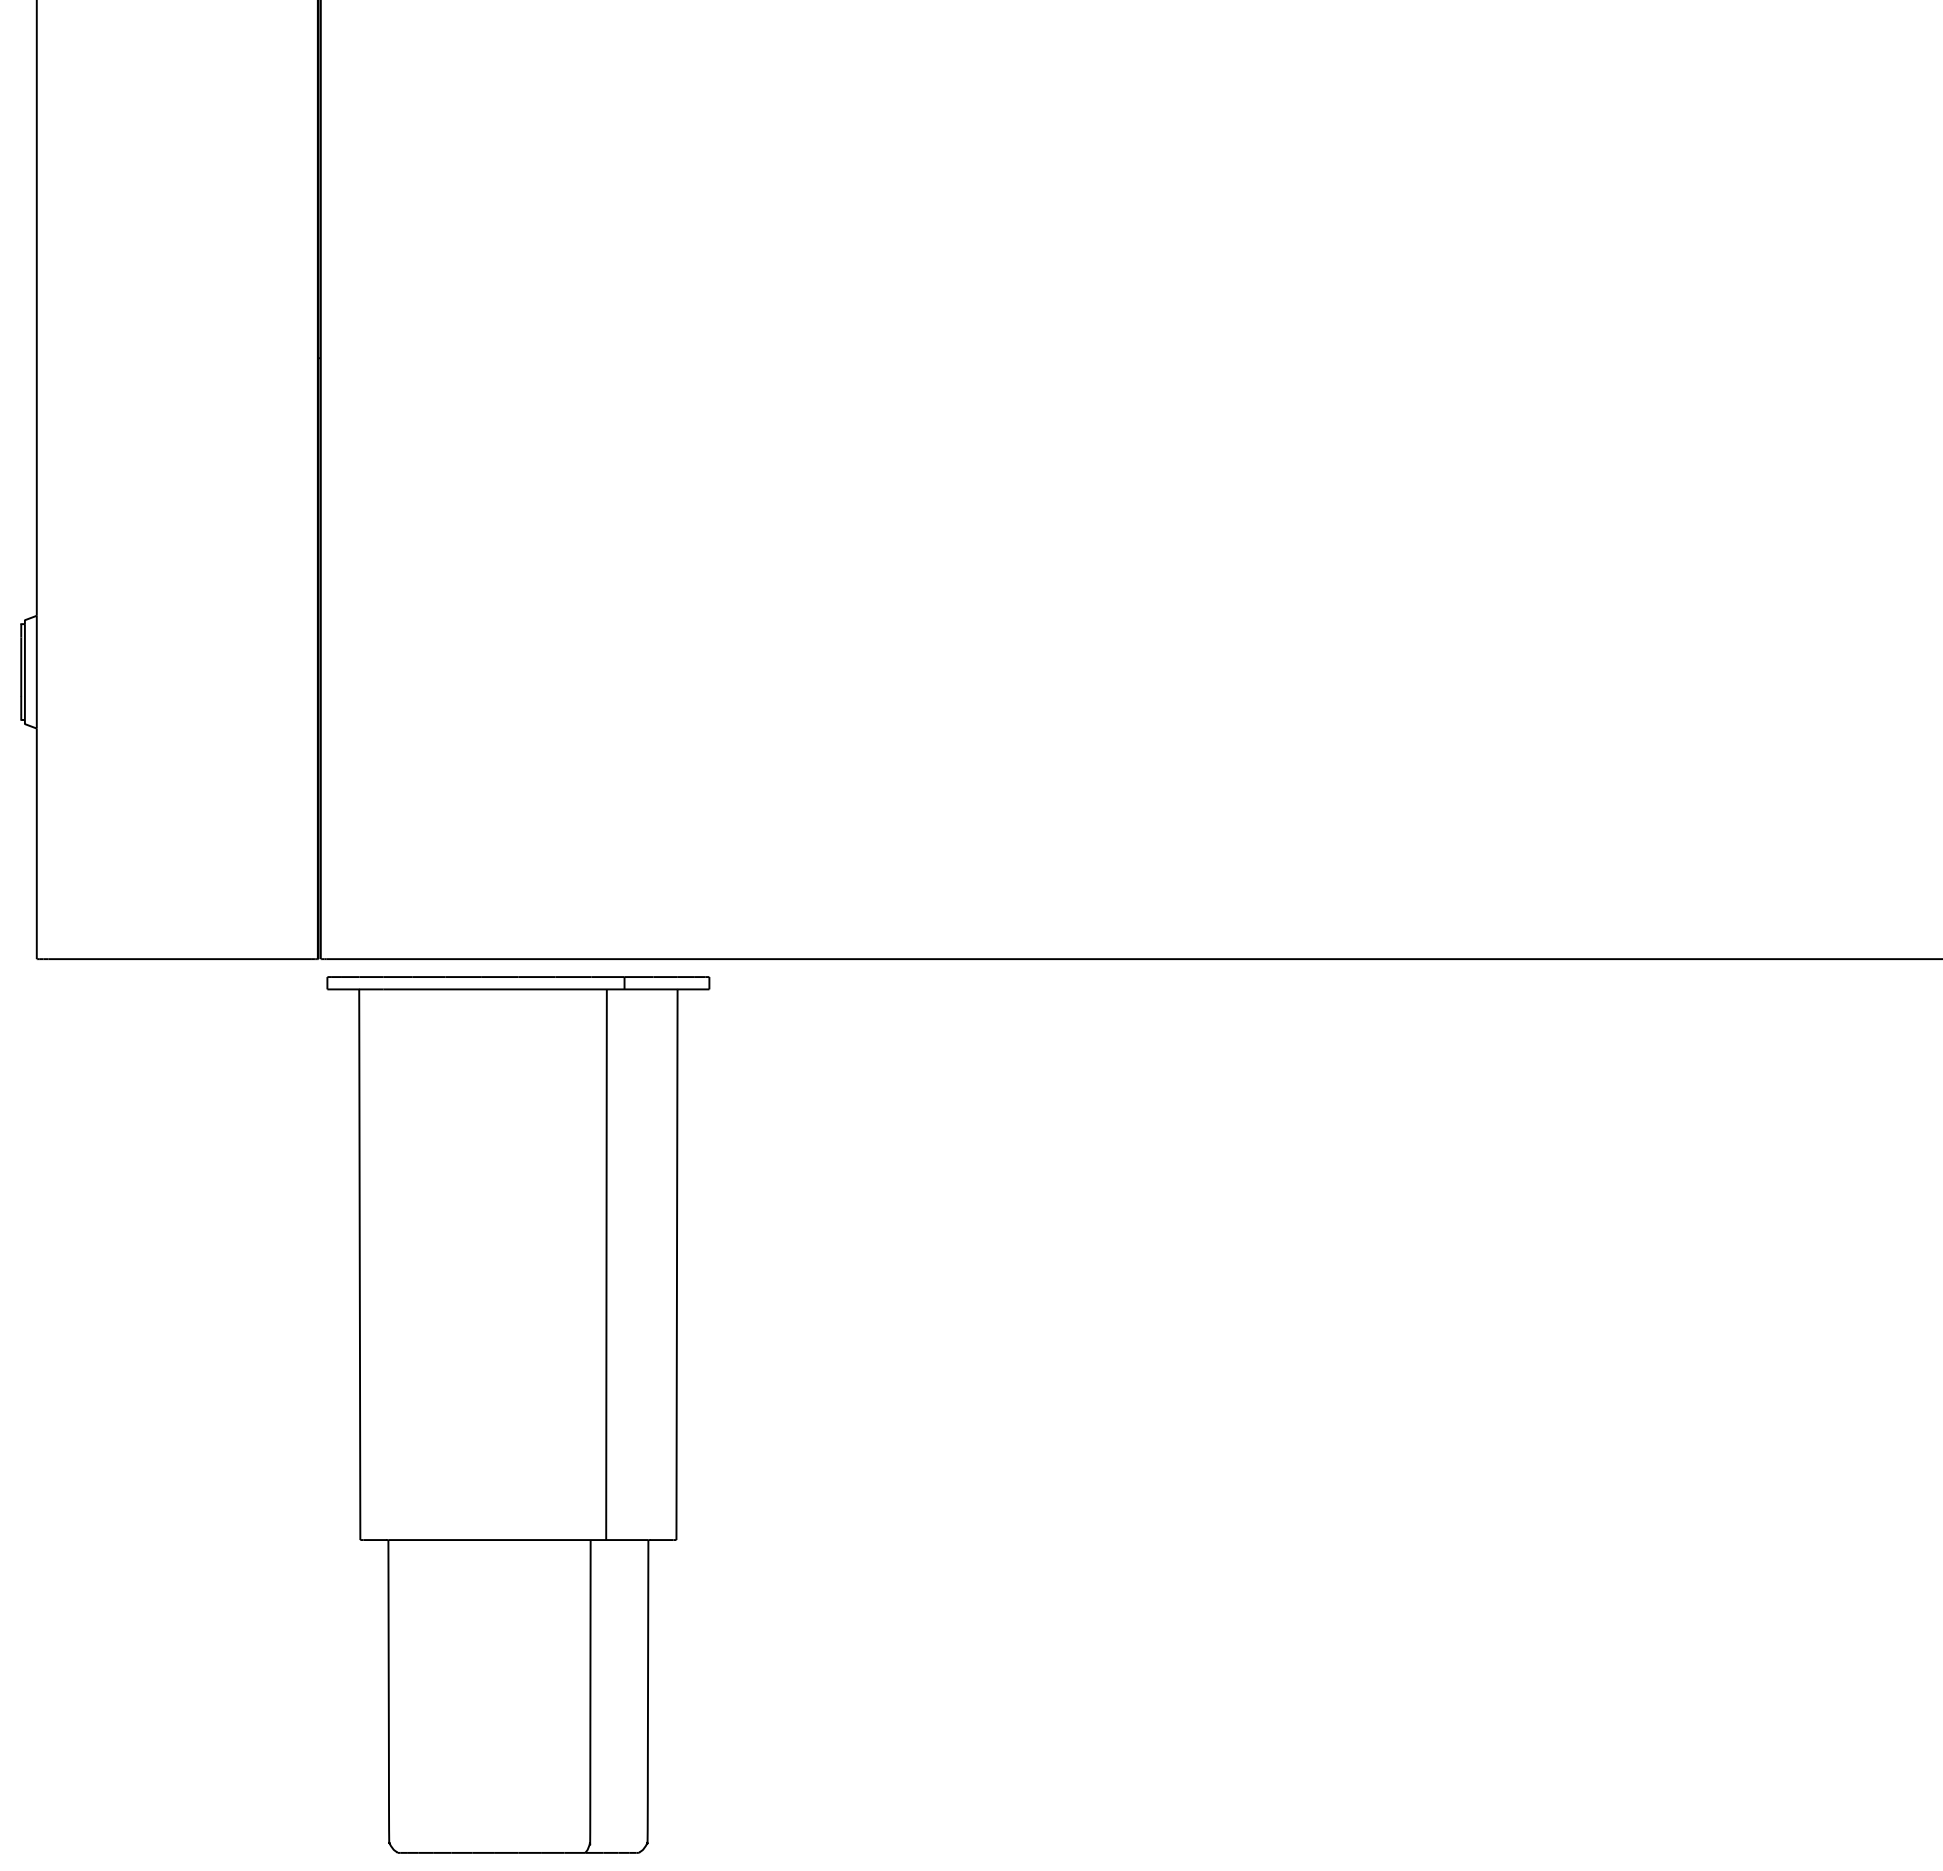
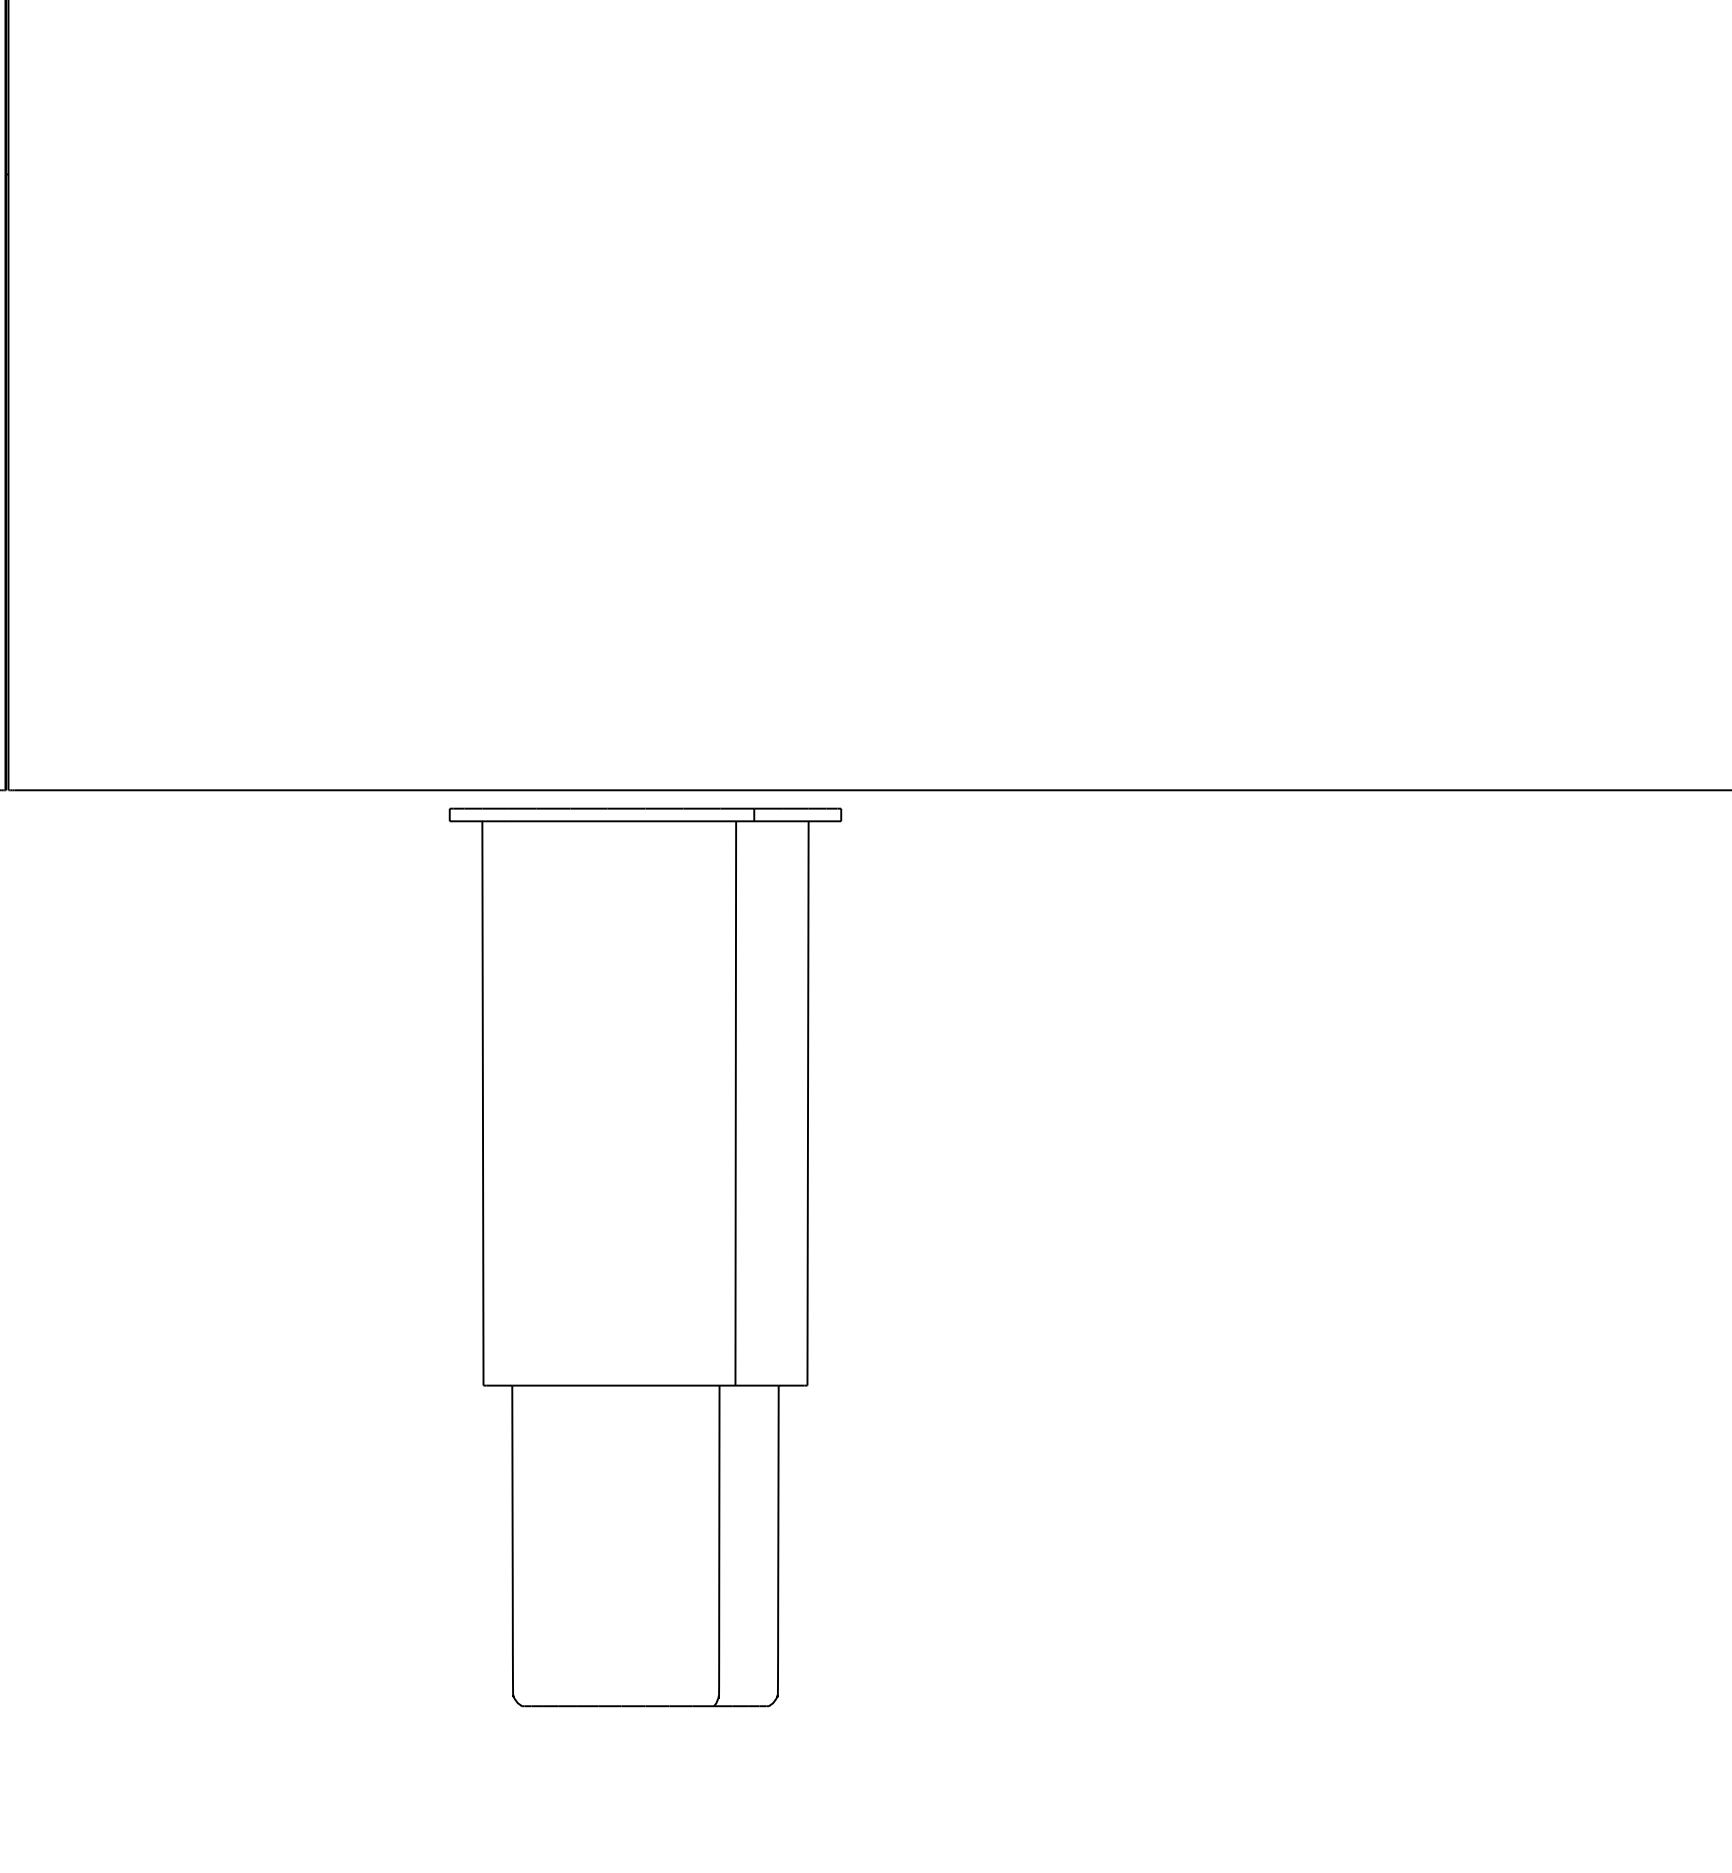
part: (518, 1414) -> (645, 1256), moved

